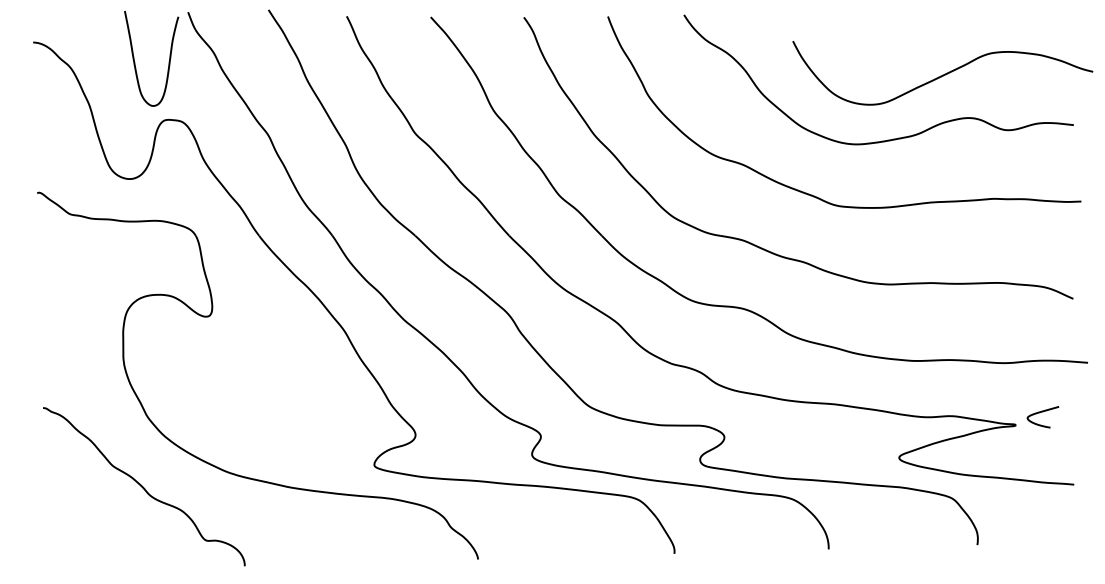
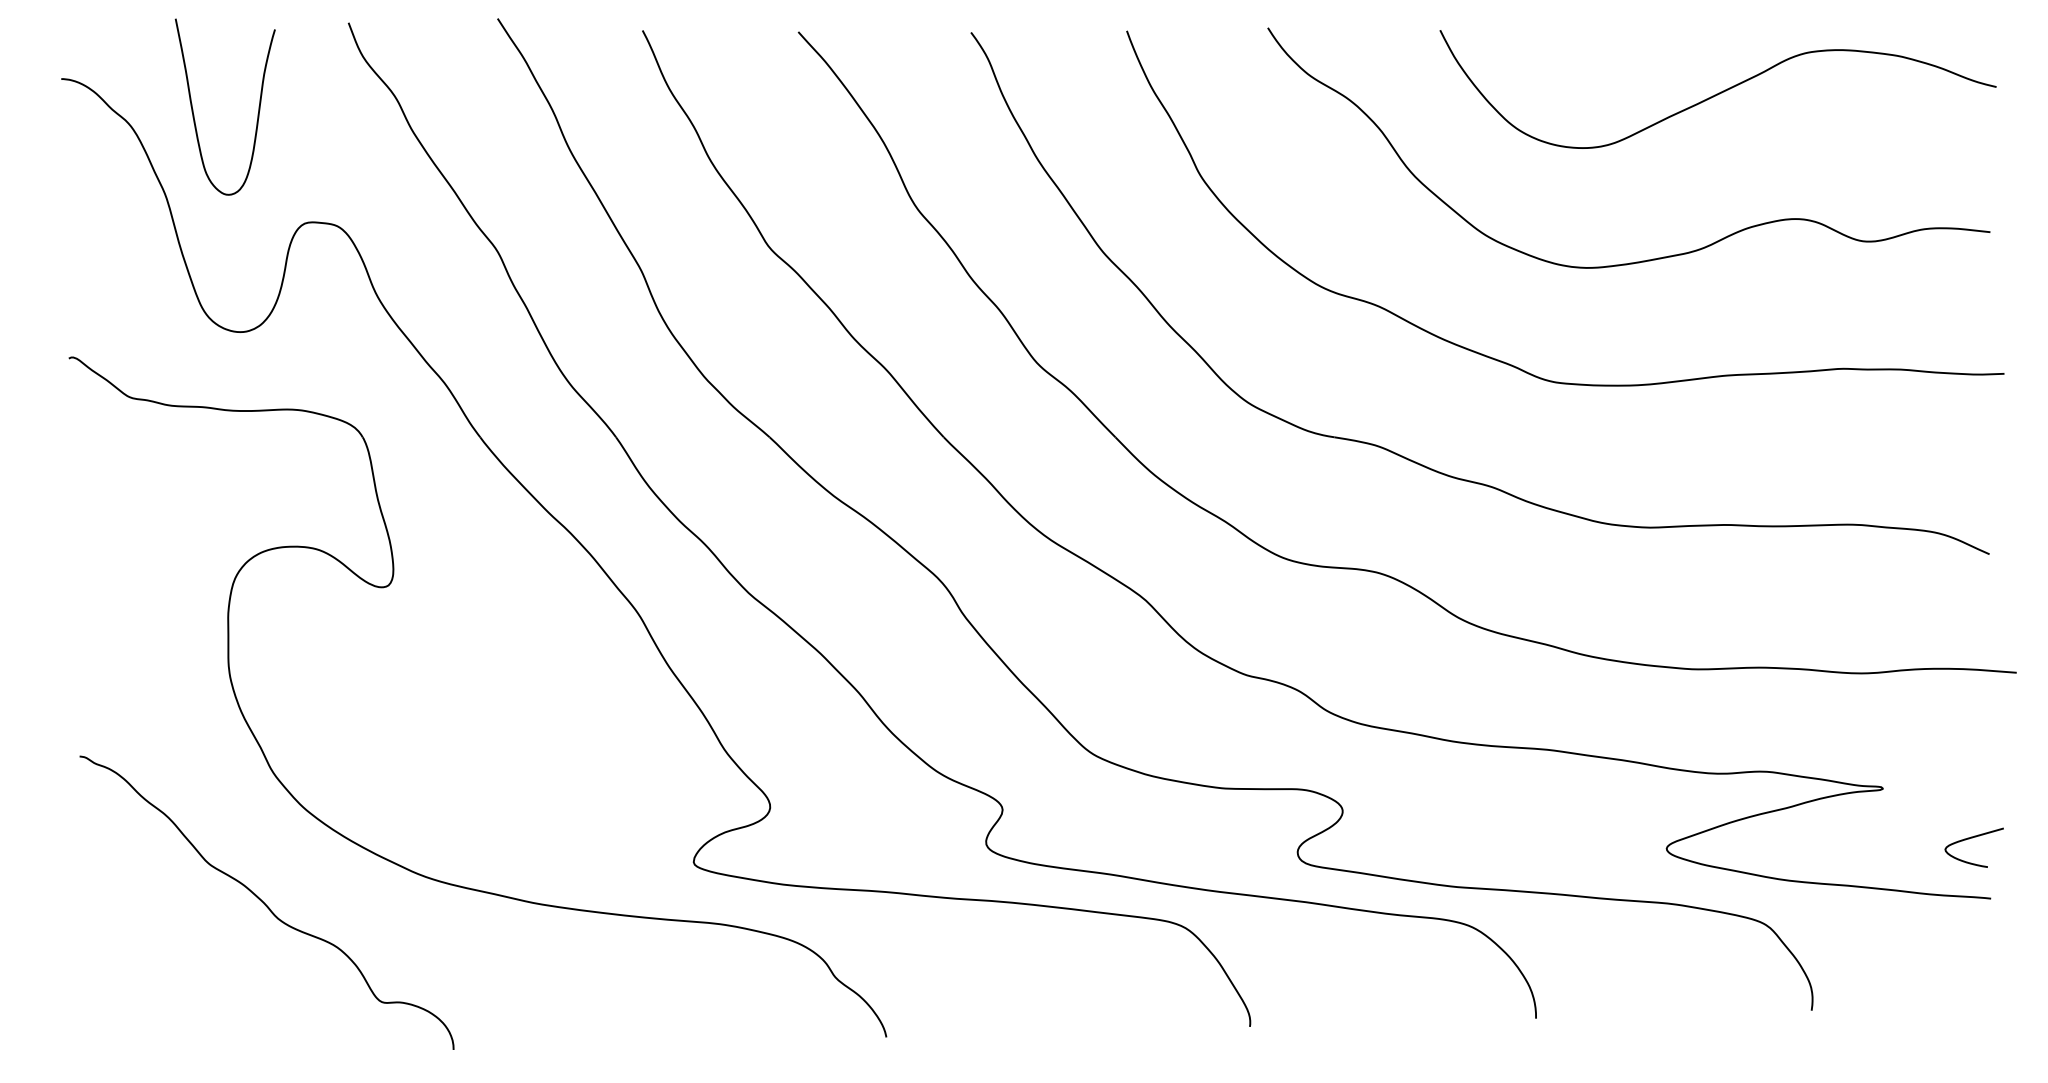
curve: (135, 62) -> (195, 114), moved
curve: (942, 74) -> (1717, 91), moved
curve: (1042, 412) -> (1973, 839), moved

